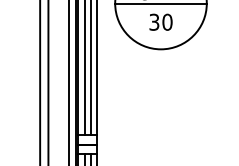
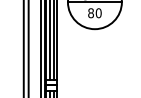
text: (153, 22) -> (90, 13), 30 -> 80

